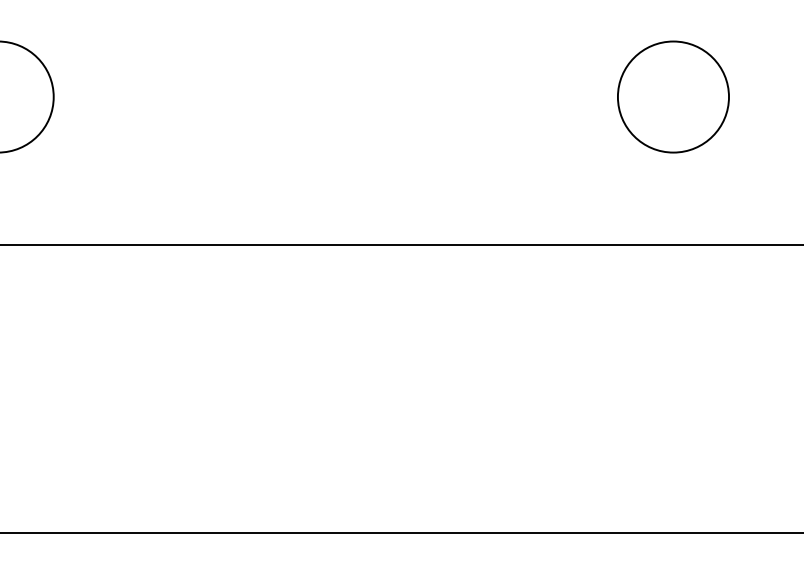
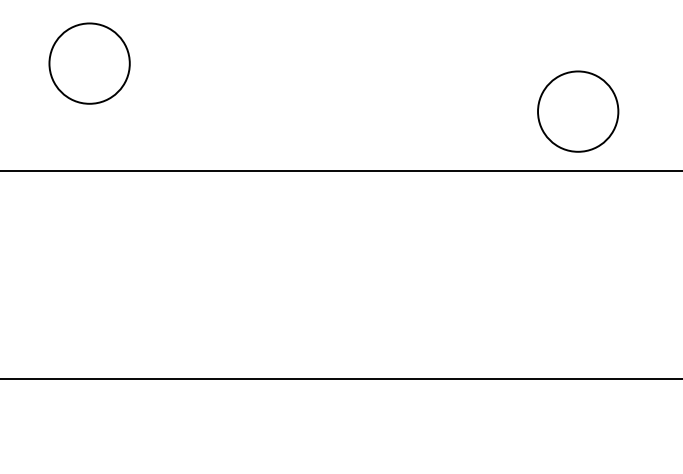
circle: (673, 96) -> (578, 111), moved

